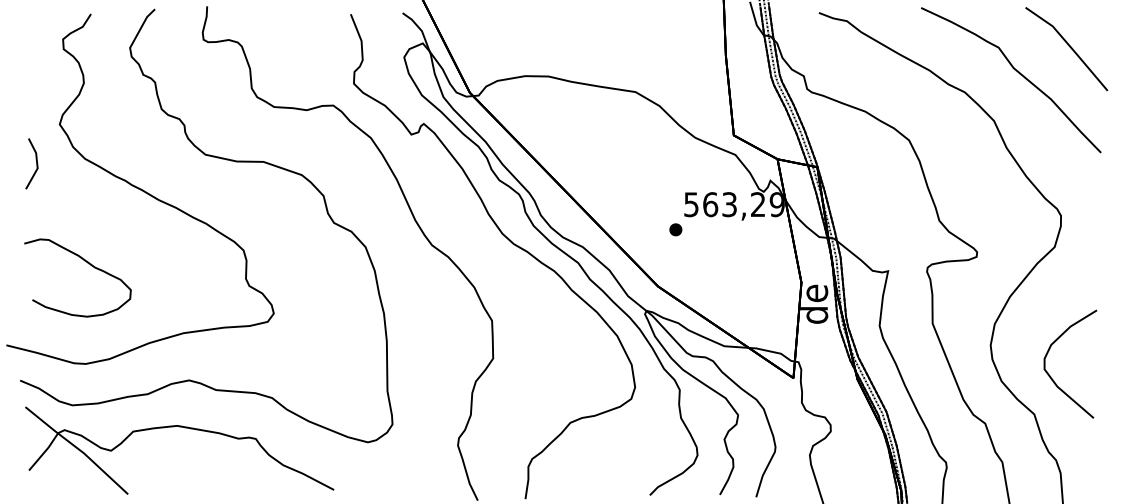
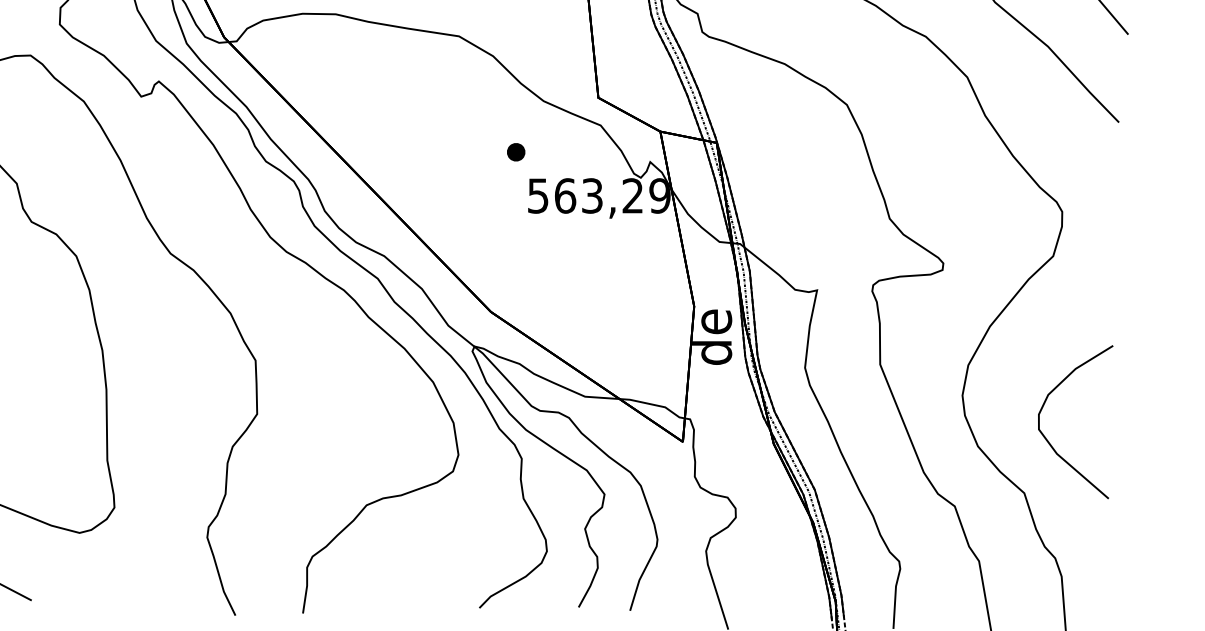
part: (675, 229) -> (515, 151), moved

